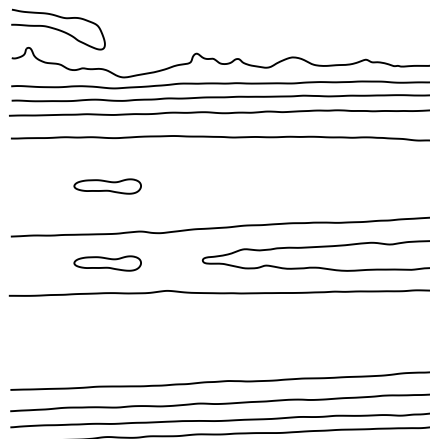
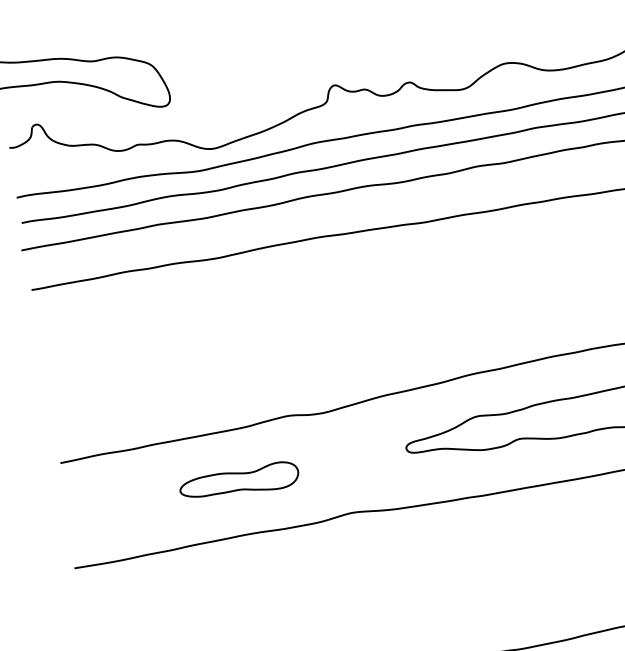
part: (107, 186) -> (216, 346), removed

